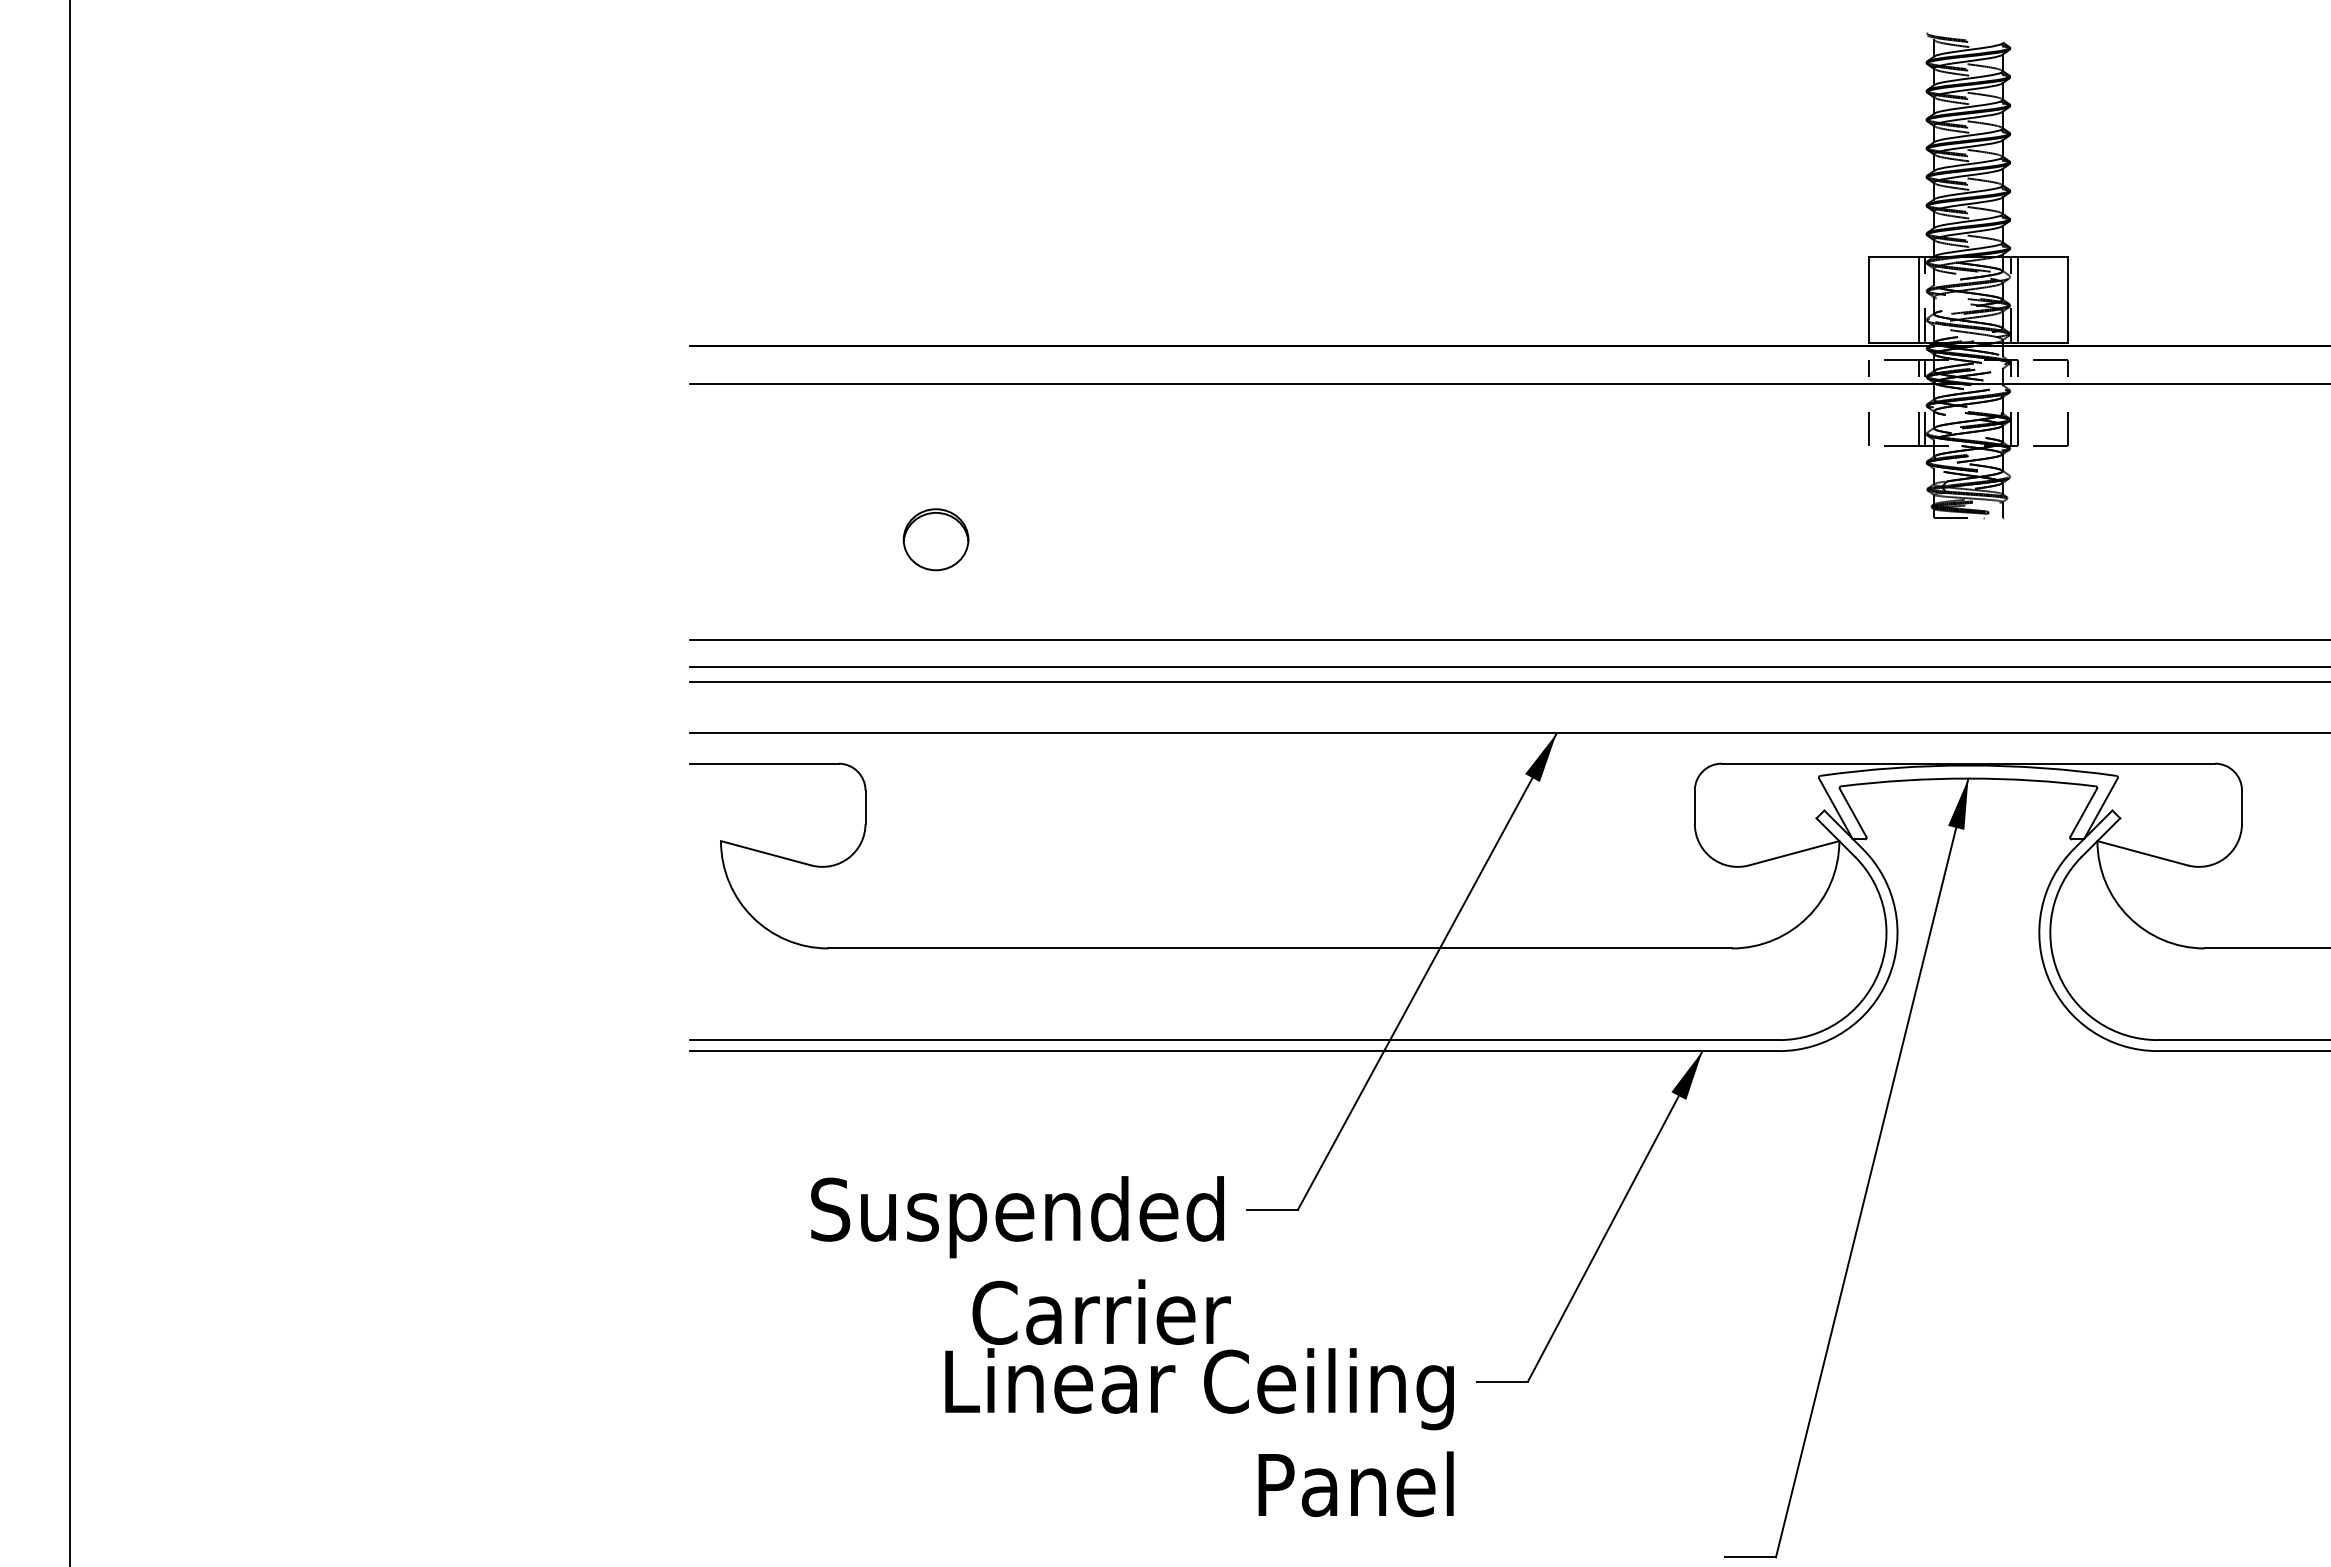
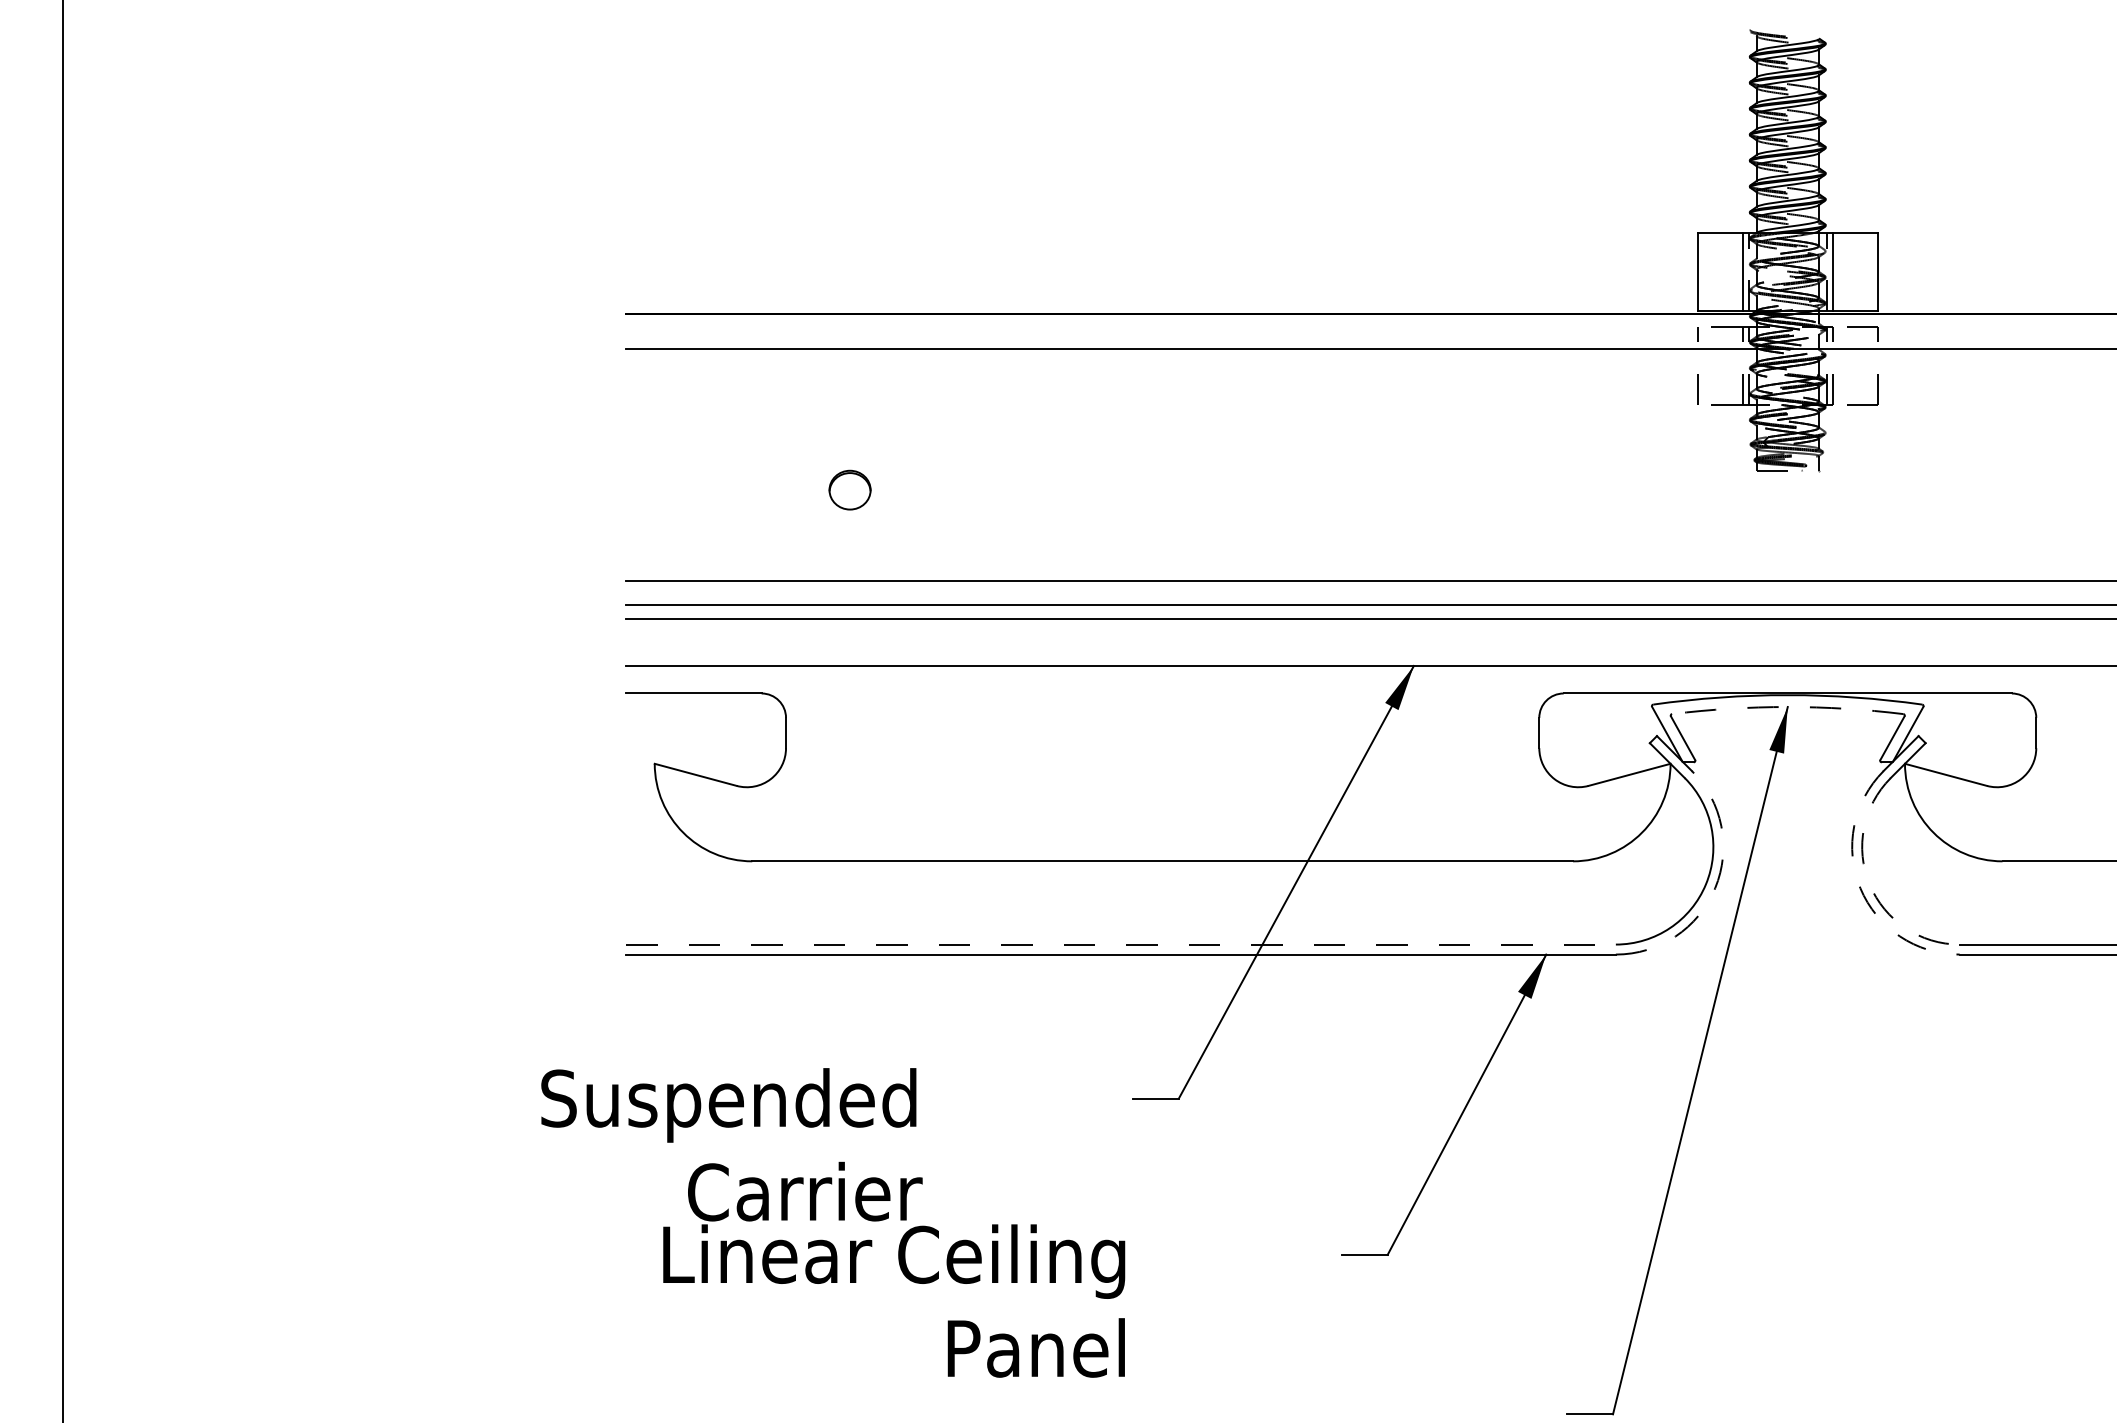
part: (935, 539) -> (849, 489), size x0.7
arc: (1968, 778) -> (1787, 706), solid -> dashed
arc: (2058, 973) -> (1869, 884), solid -> dashed
arc: (1888, 978) -> (1715, 888), solid -> dashed
arc: (2048, 978) -> (1860, 888), solid -> dashed
line: (1234, 1040) -> (1121, 944), solid -> dashed
text: (1132, 1346) -> (833, 1222), moved

